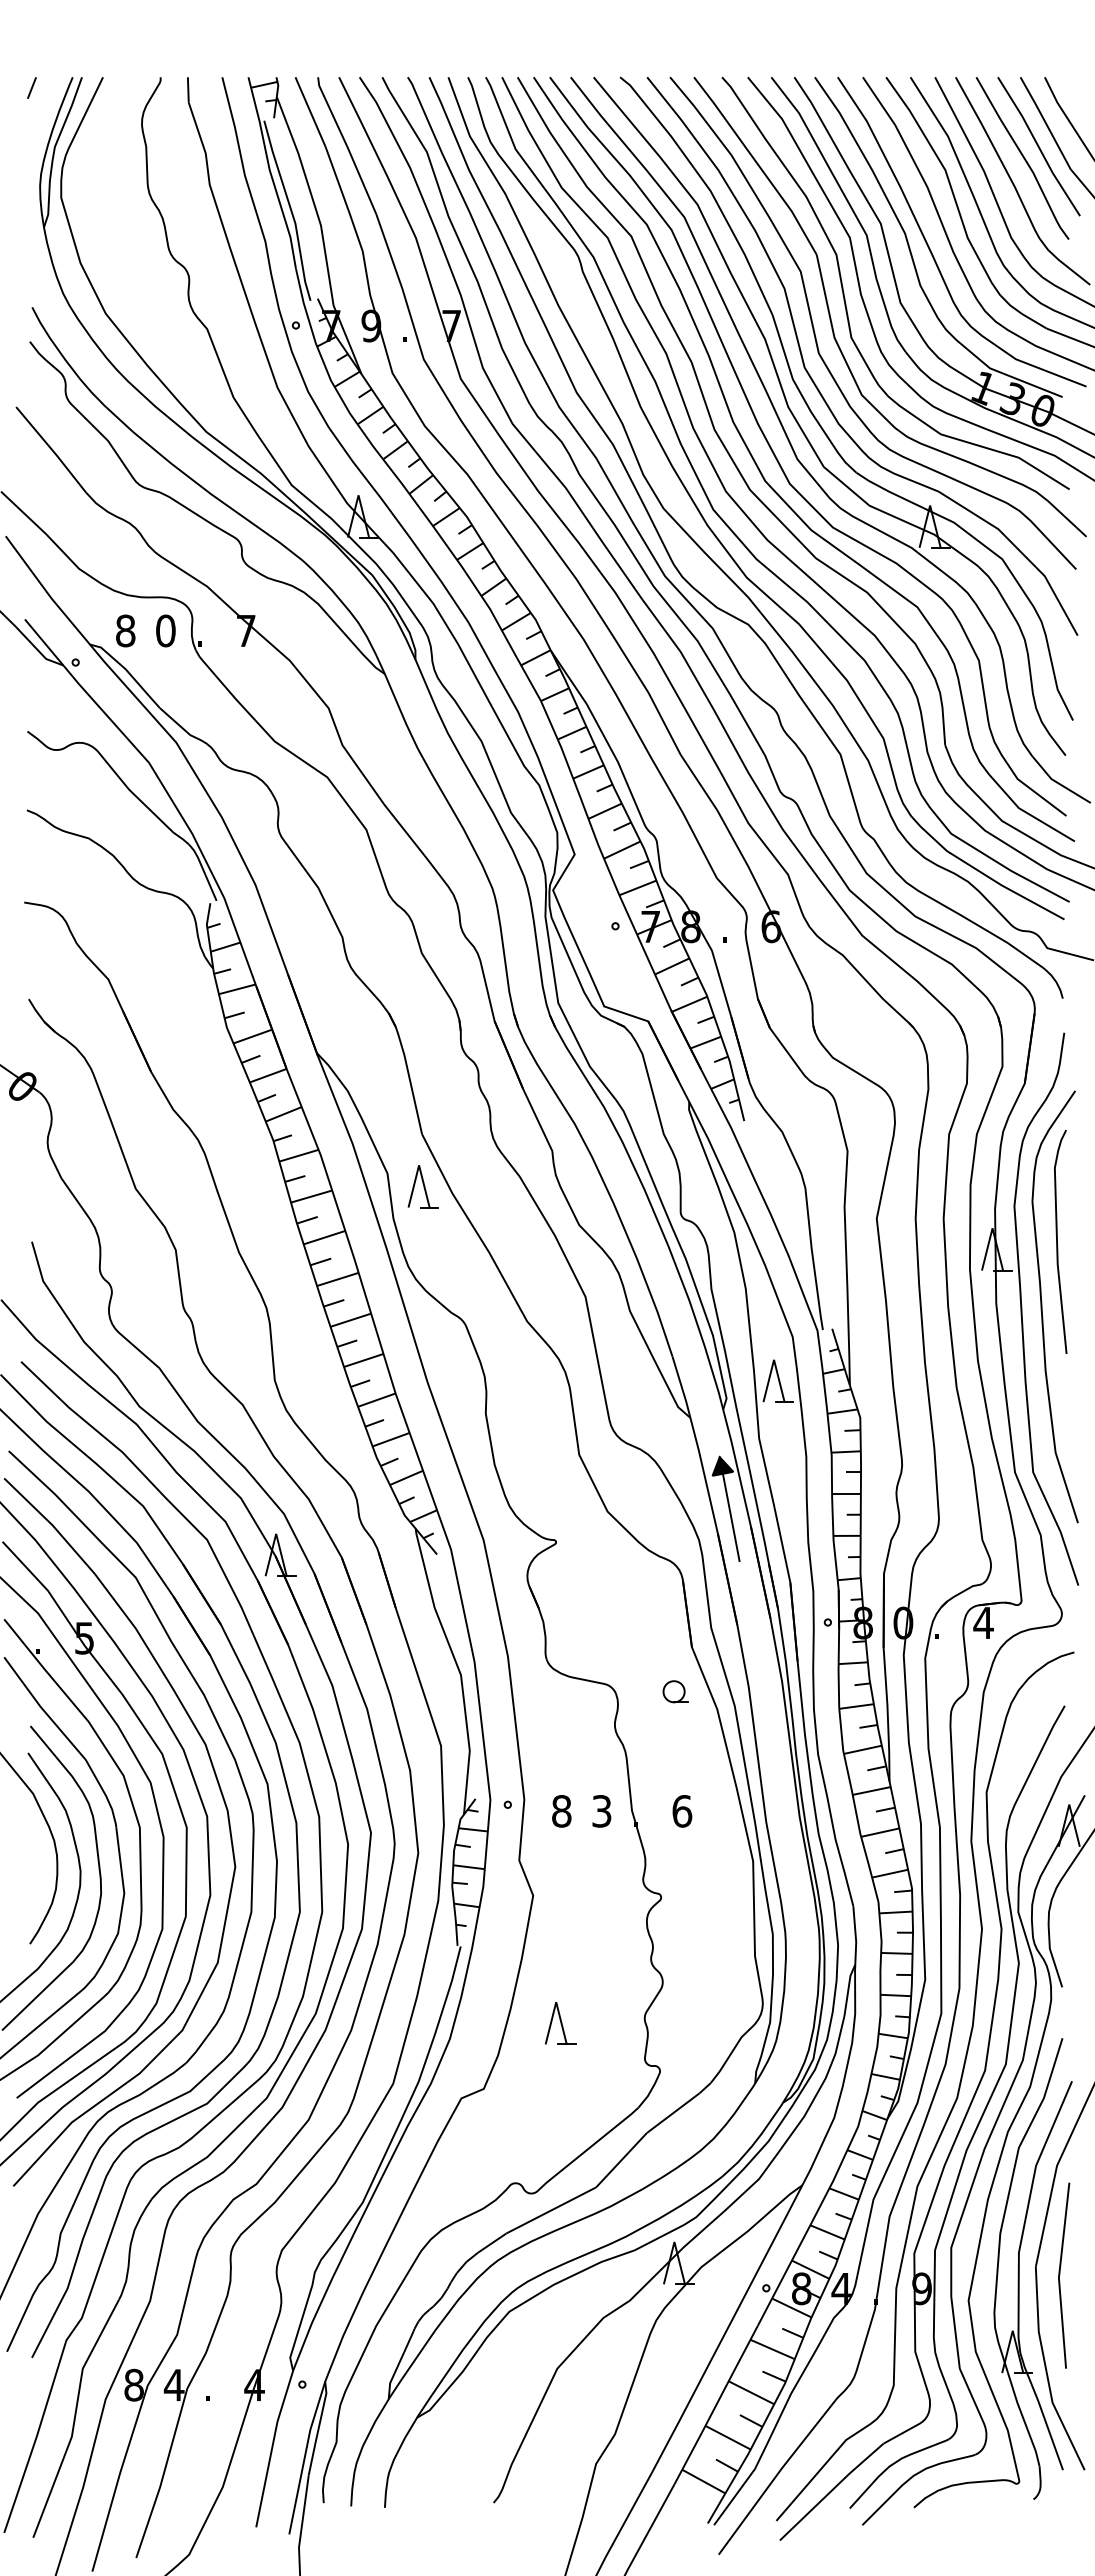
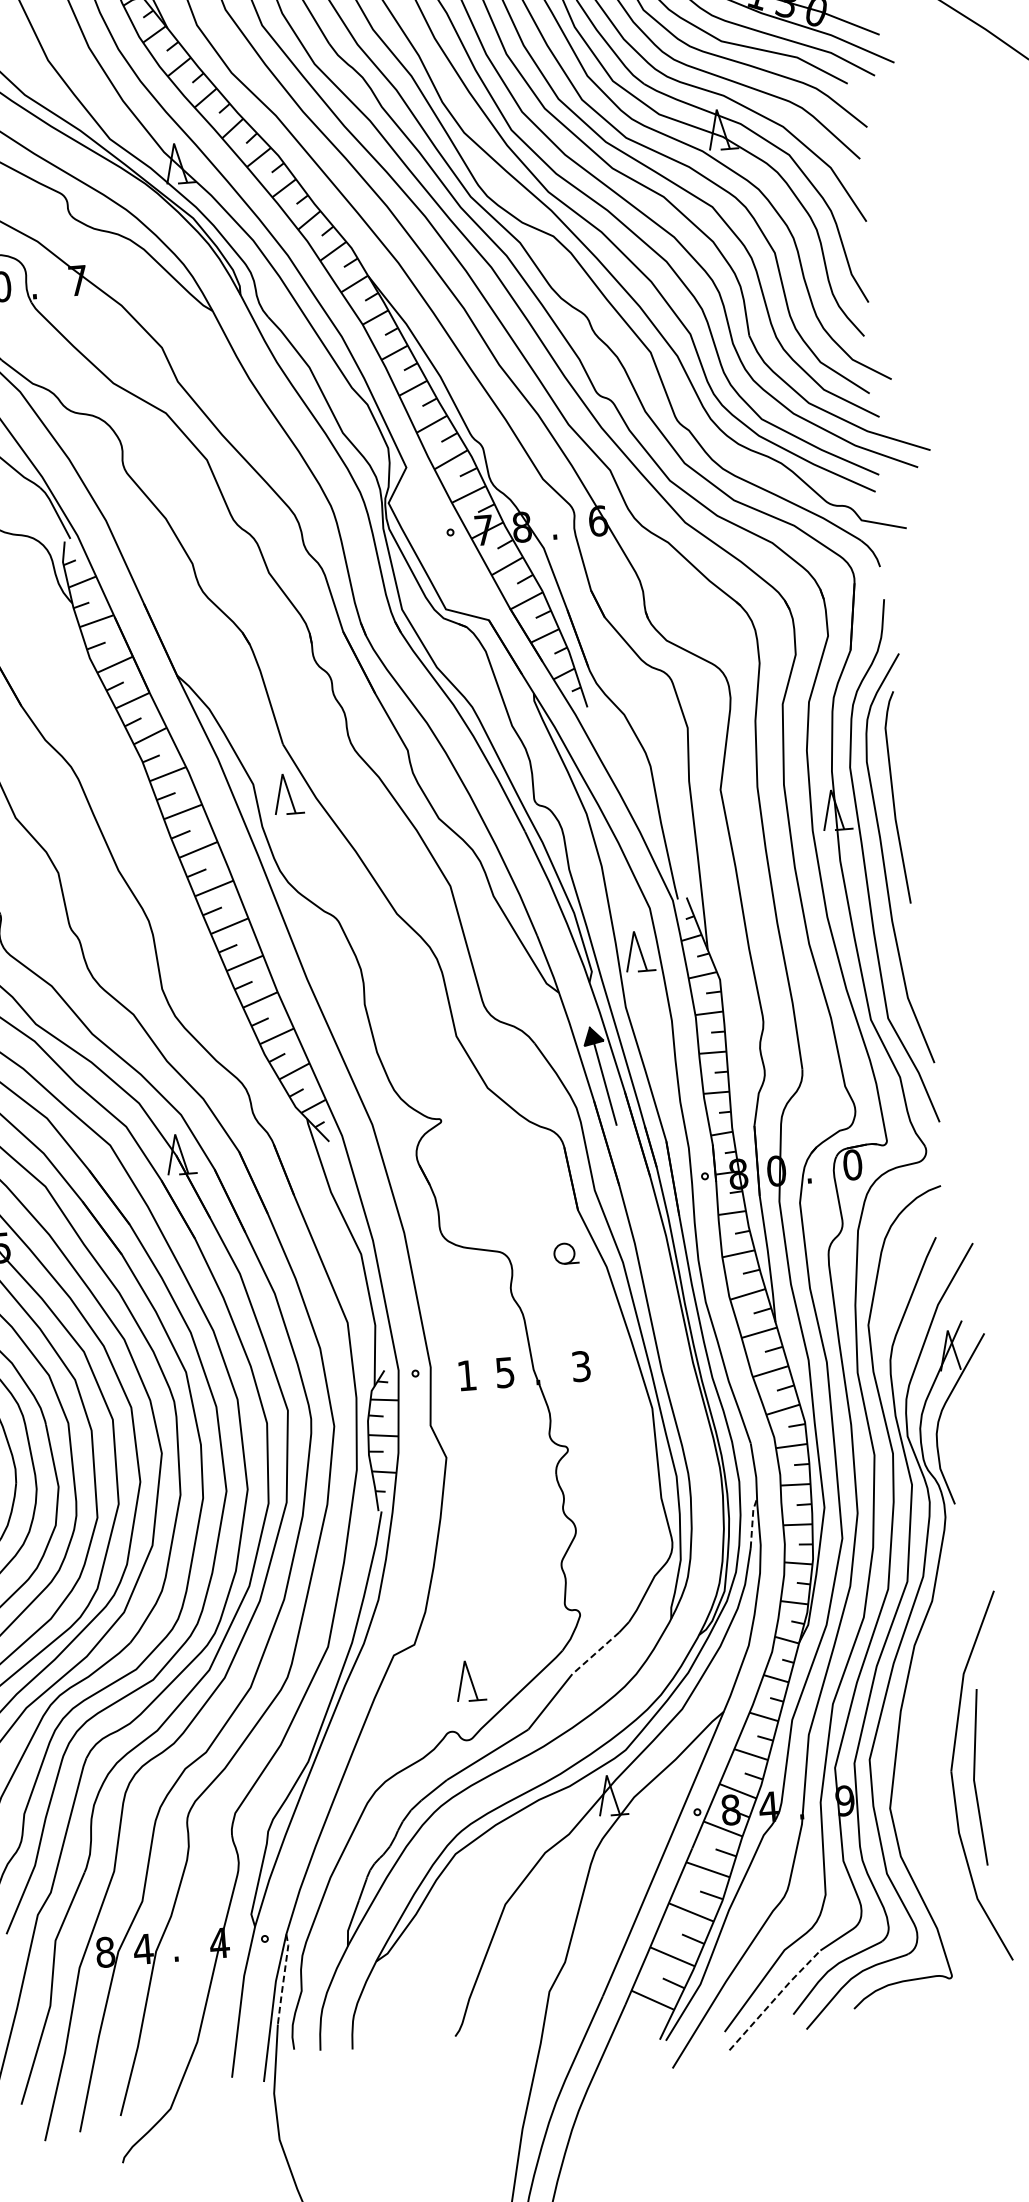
text: (983, 1622) -> (852, 1164), 4 -> 0
text: (561, 1811) -> (466, 1375), 8 -> 1
text: (602, 1811) -> (505, 1372), 3 -> 5
text: (682, 1811) -> (581, 1366), 6 -> 3
line: (848, 1988) -> (752, 1521), solid -> dashed
part: (560, 2023) -> (470, 1680), moved
line: (673, 2113) -> (596, 1653), solid -> dashed
part: (1019, 2268) -> (935, 1774), removed
line: (318, 2428) -> (283, 1979), solid -> dashed
line: (831, 2490) -> (774, 1998), solid -> dashed

